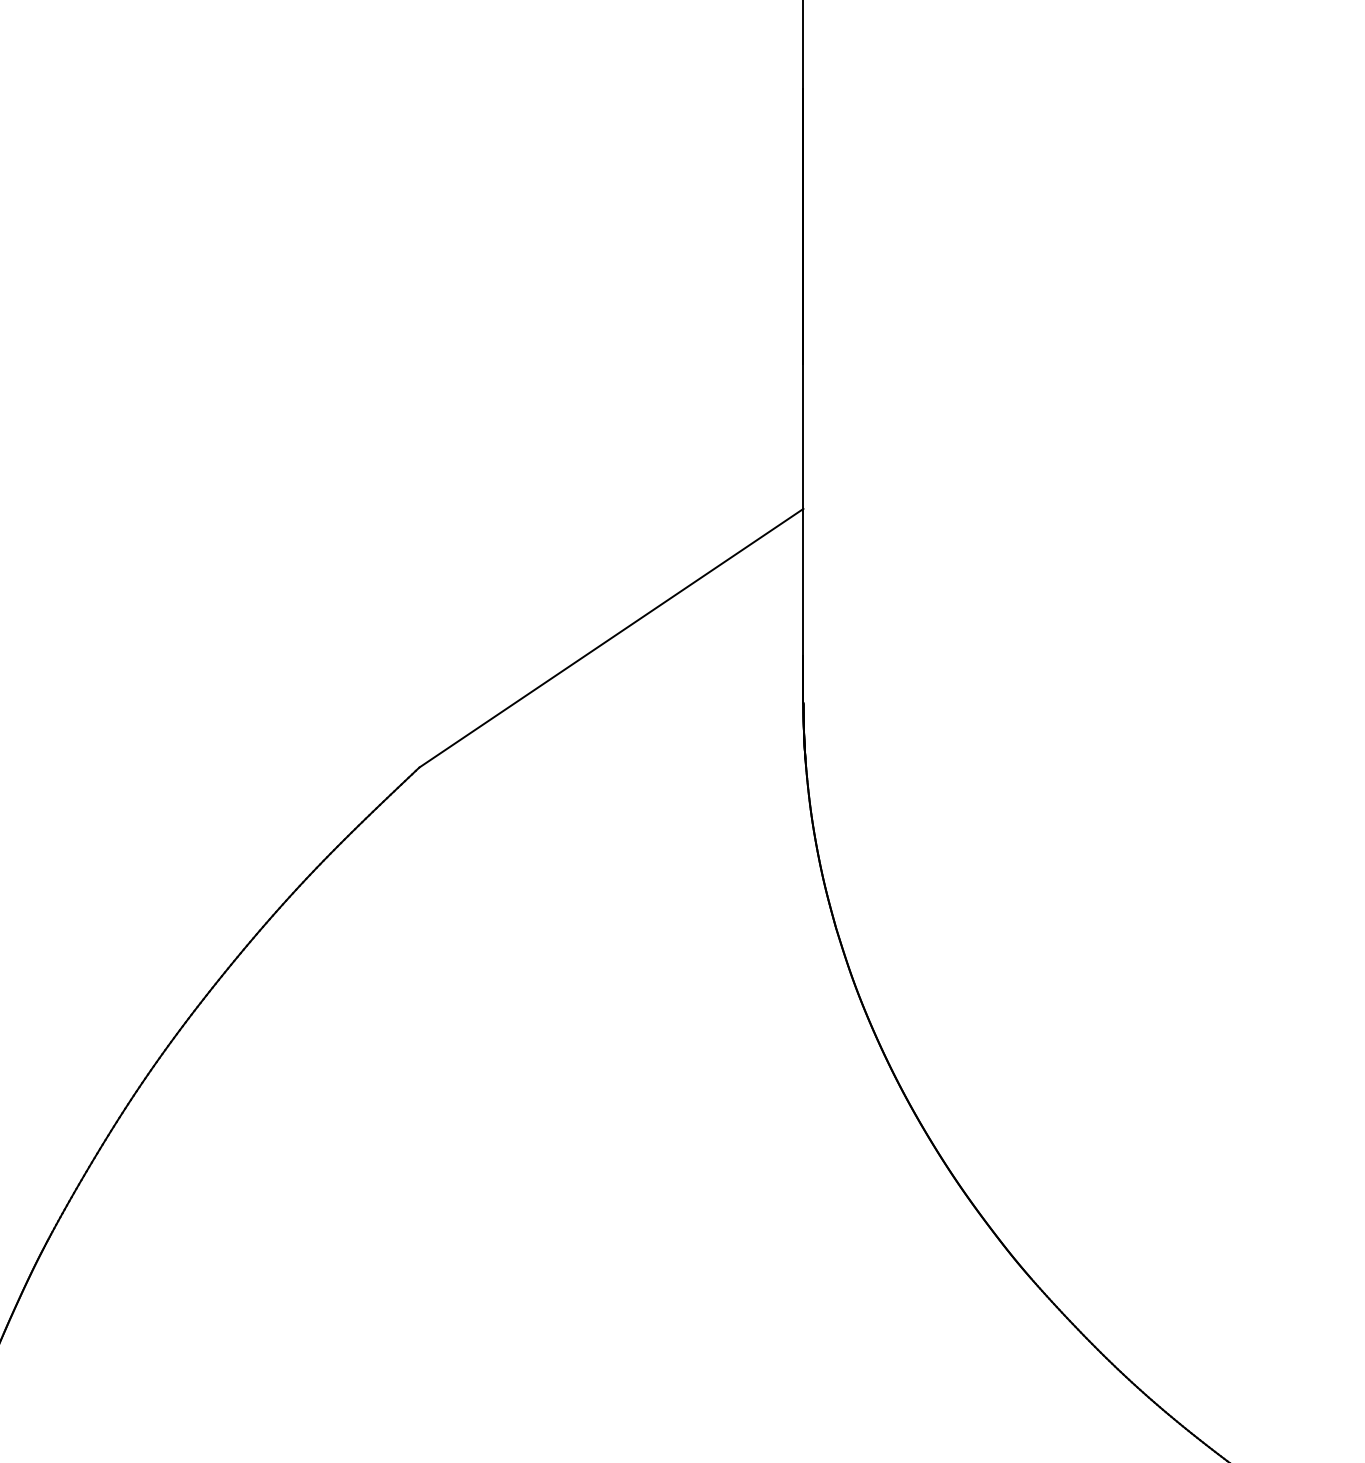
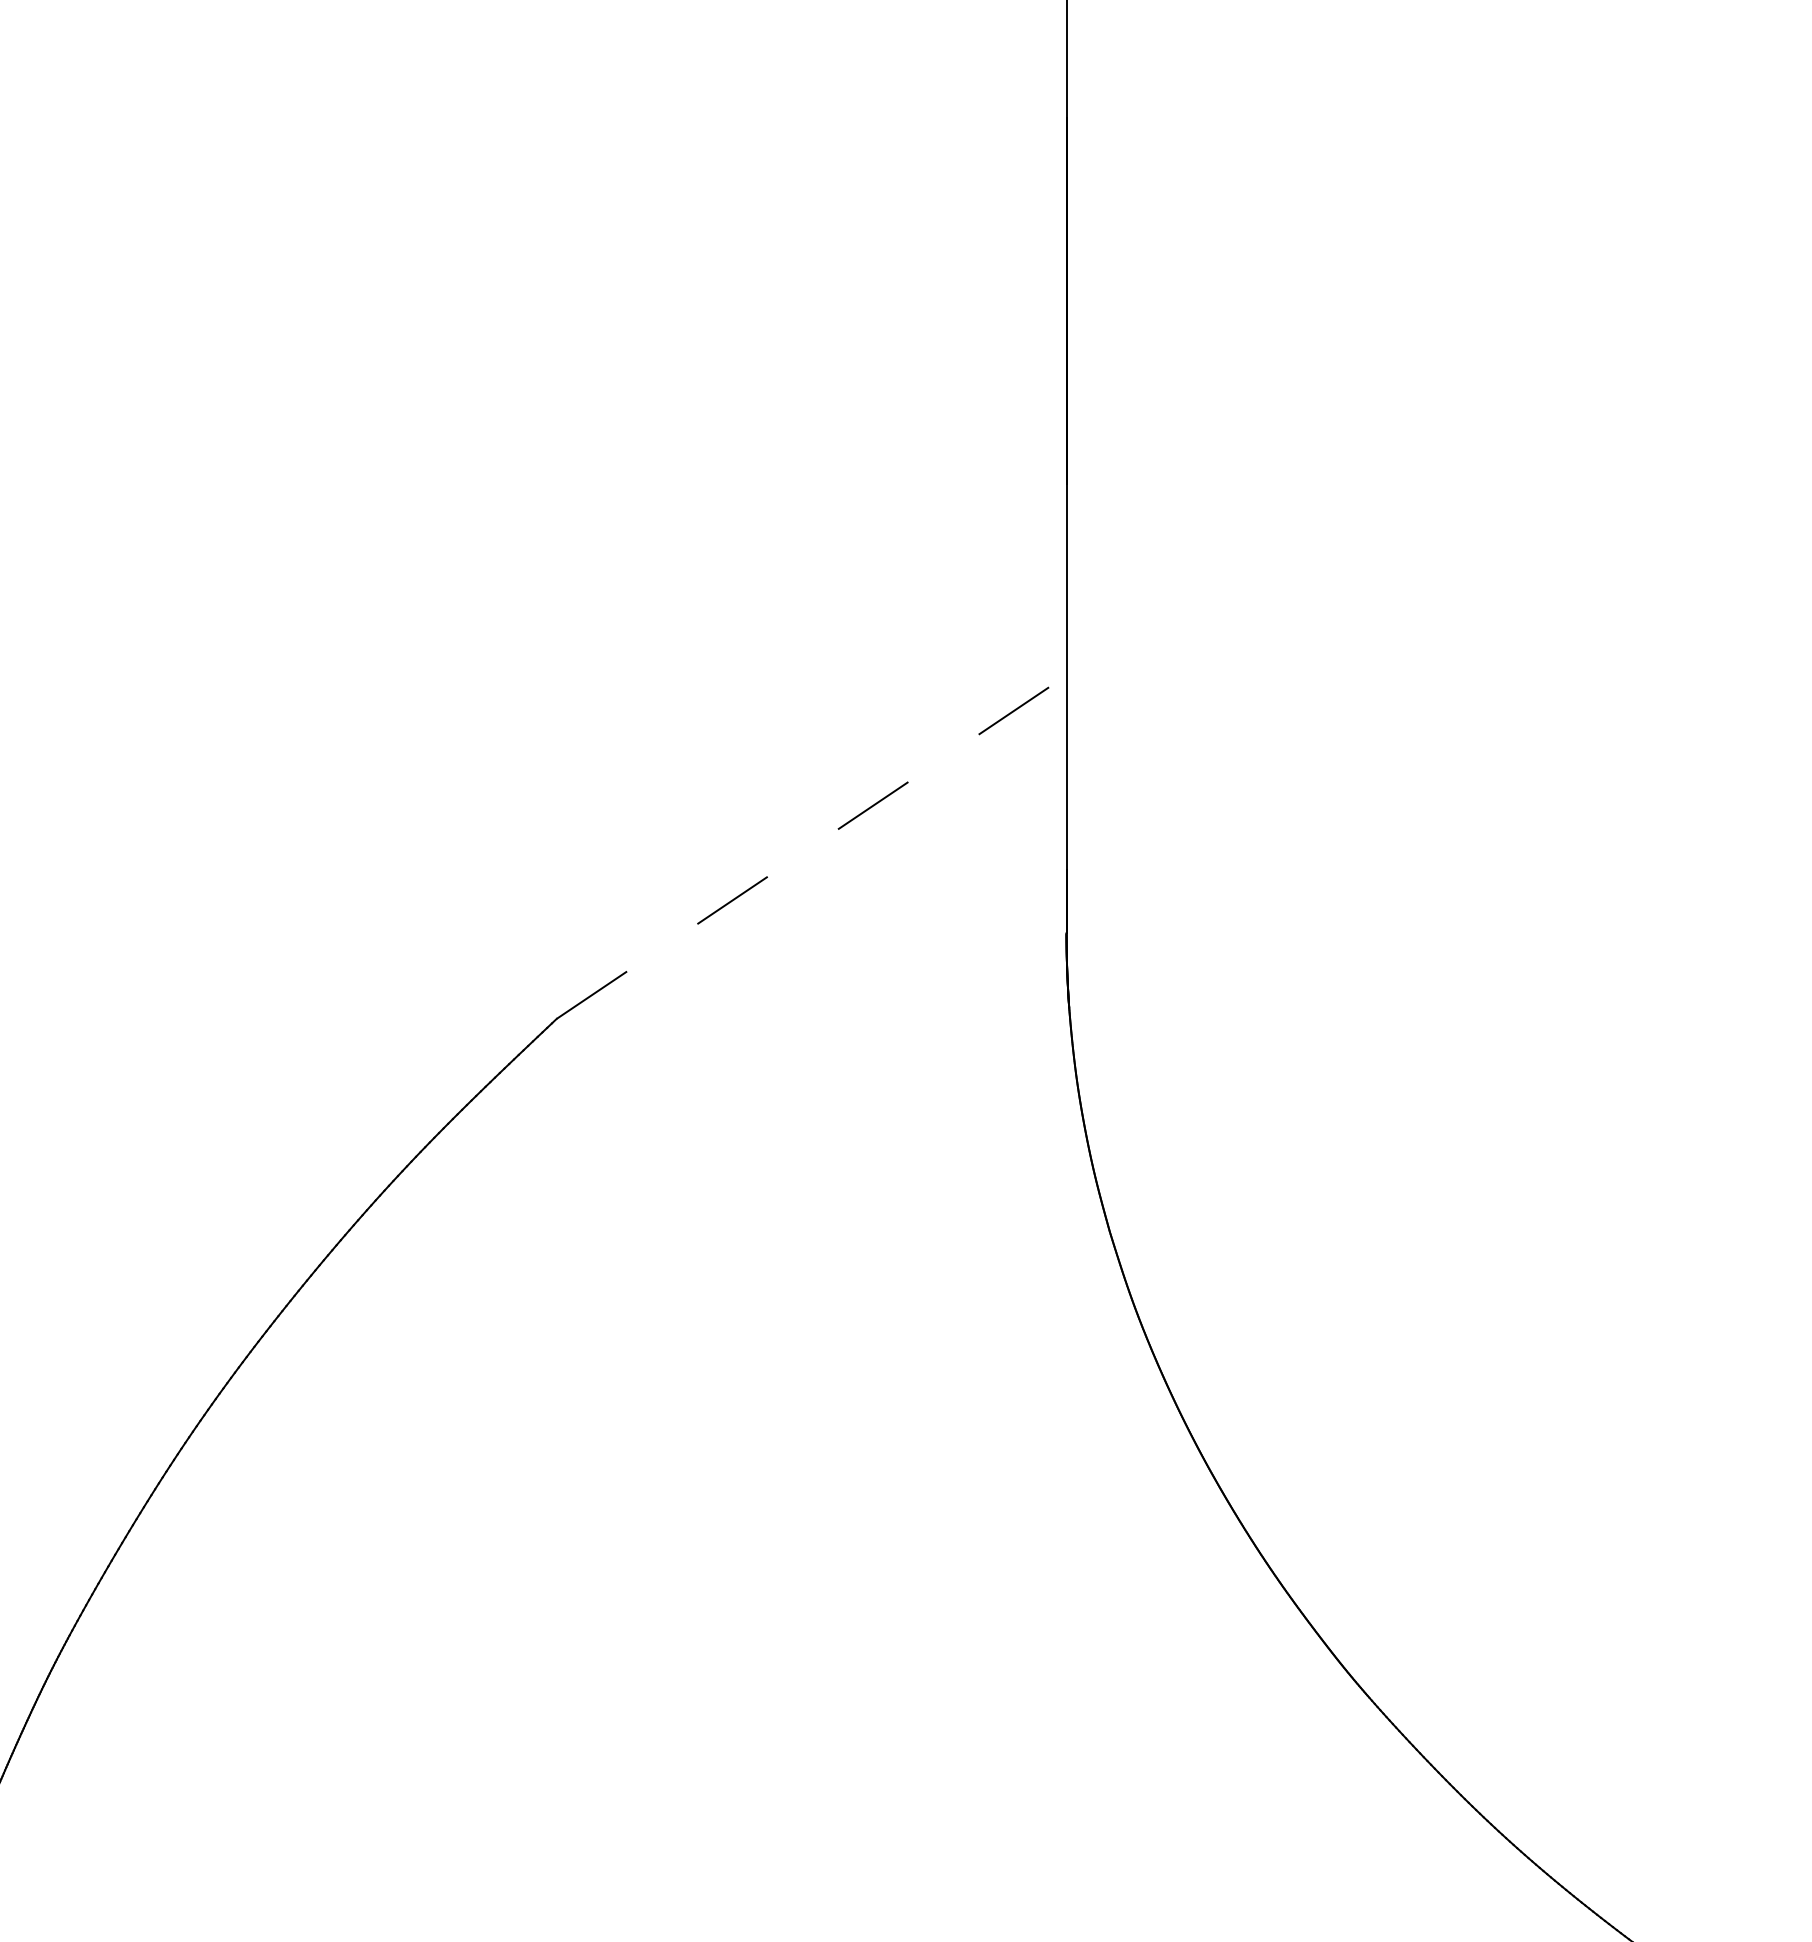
line: (611, 638) -> (811, 847), solid -> dashed

